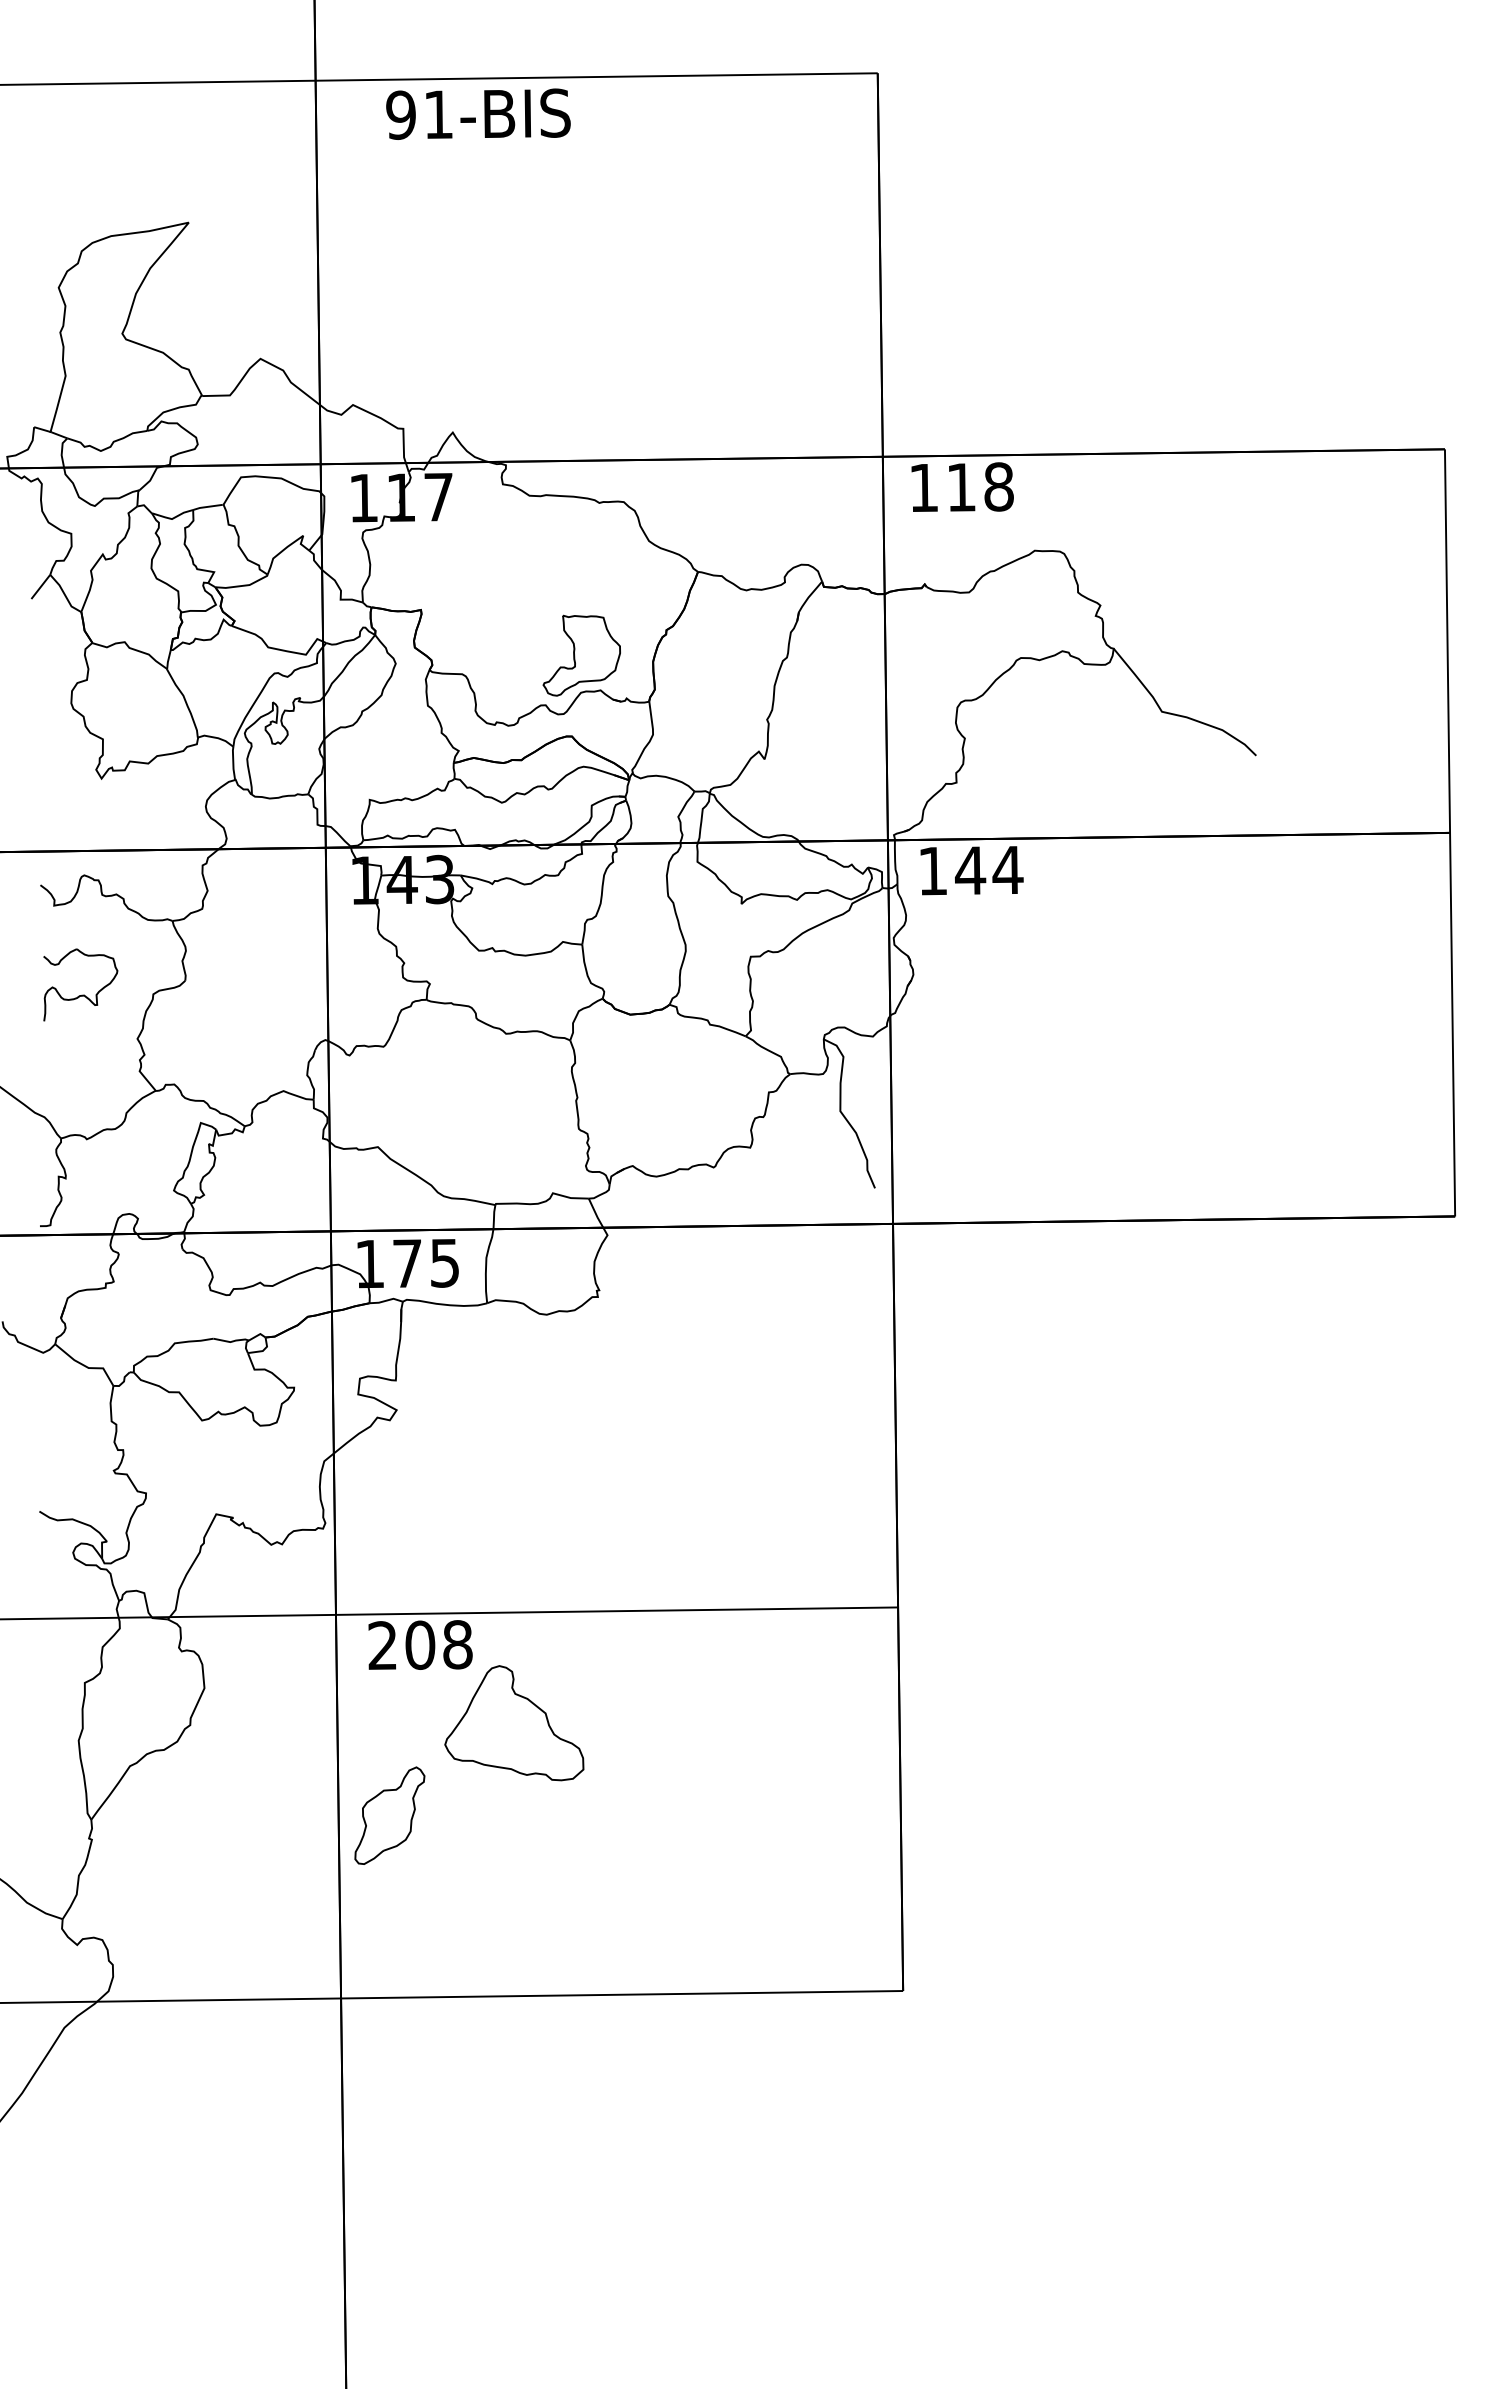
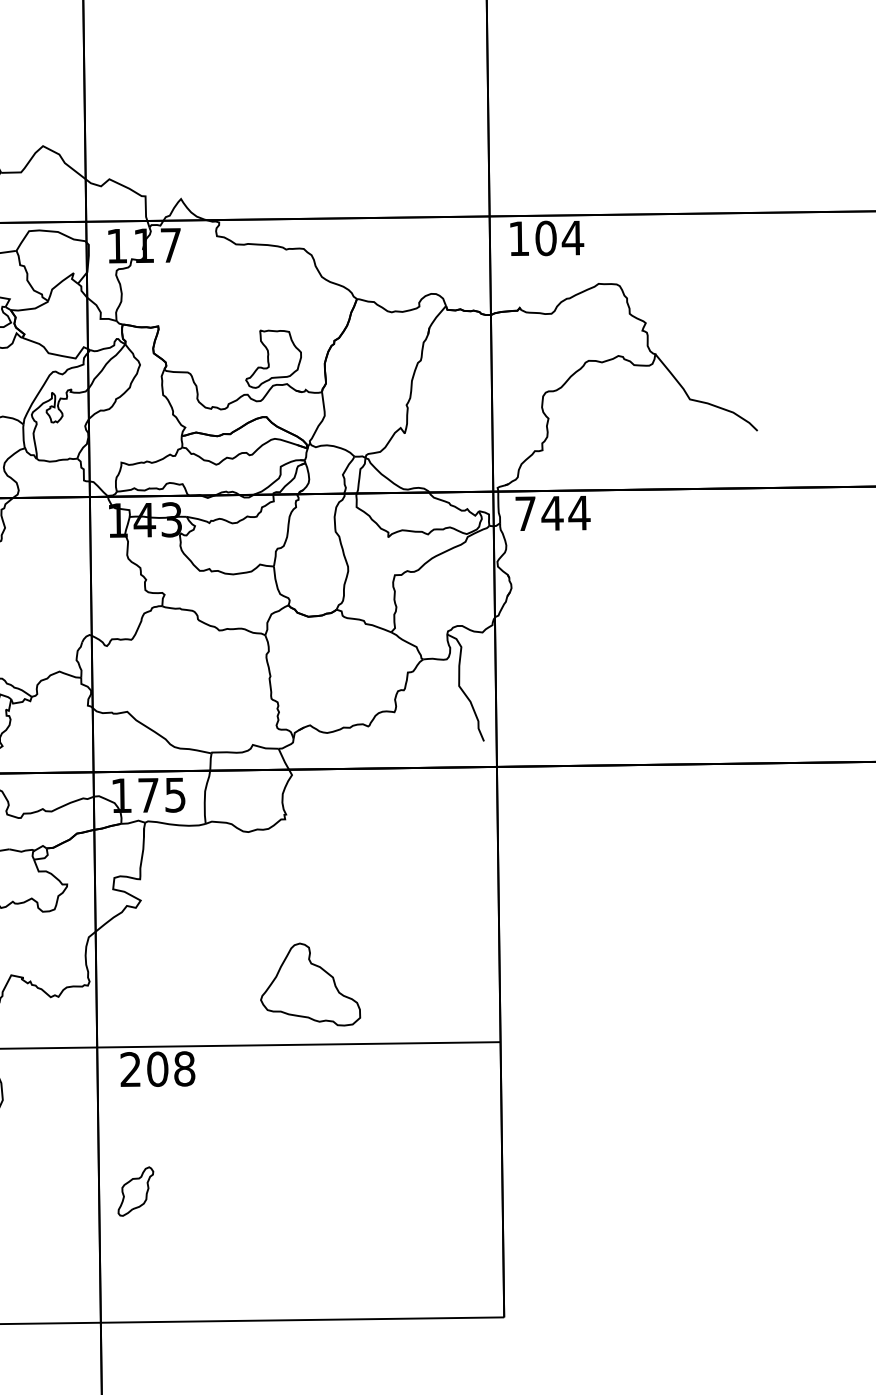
text: (980, 487) -> (559, 238), 118 -> 104
text: (932, 871) -> (525, 514), 144 -> 744
part: (514, 1723) -> (310, 984), moved
part: (389, 1815) -> (135, 1191), size x0.7

